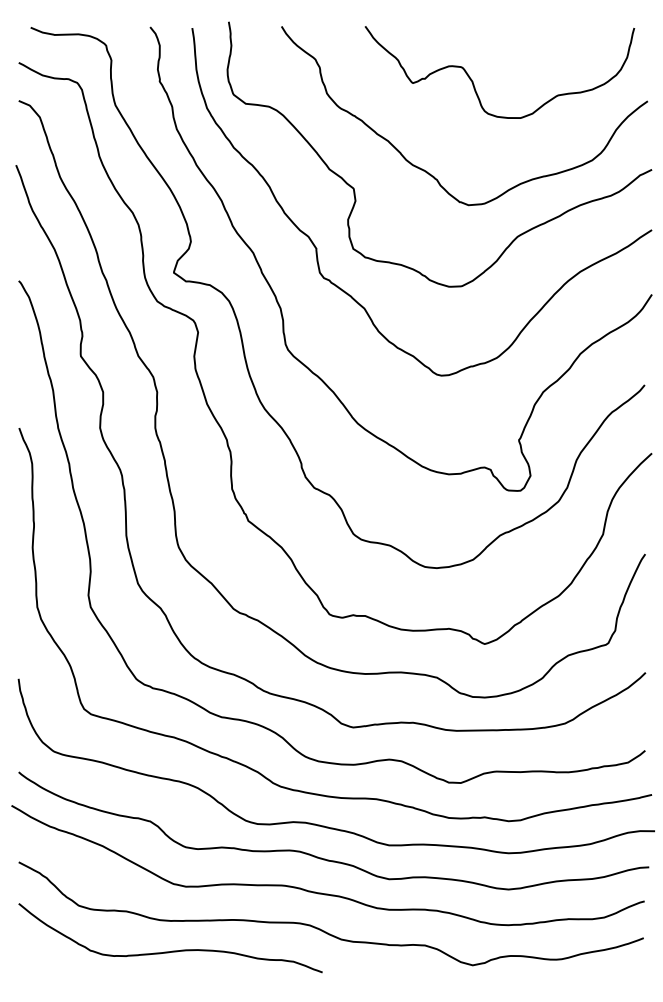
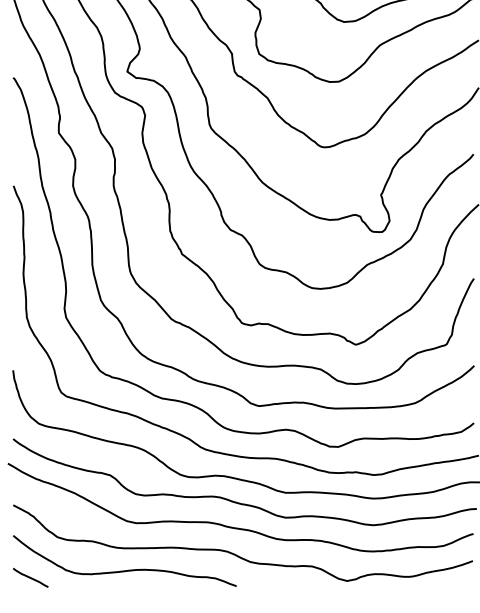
curve: (42, 960) -> (30, 577), added

